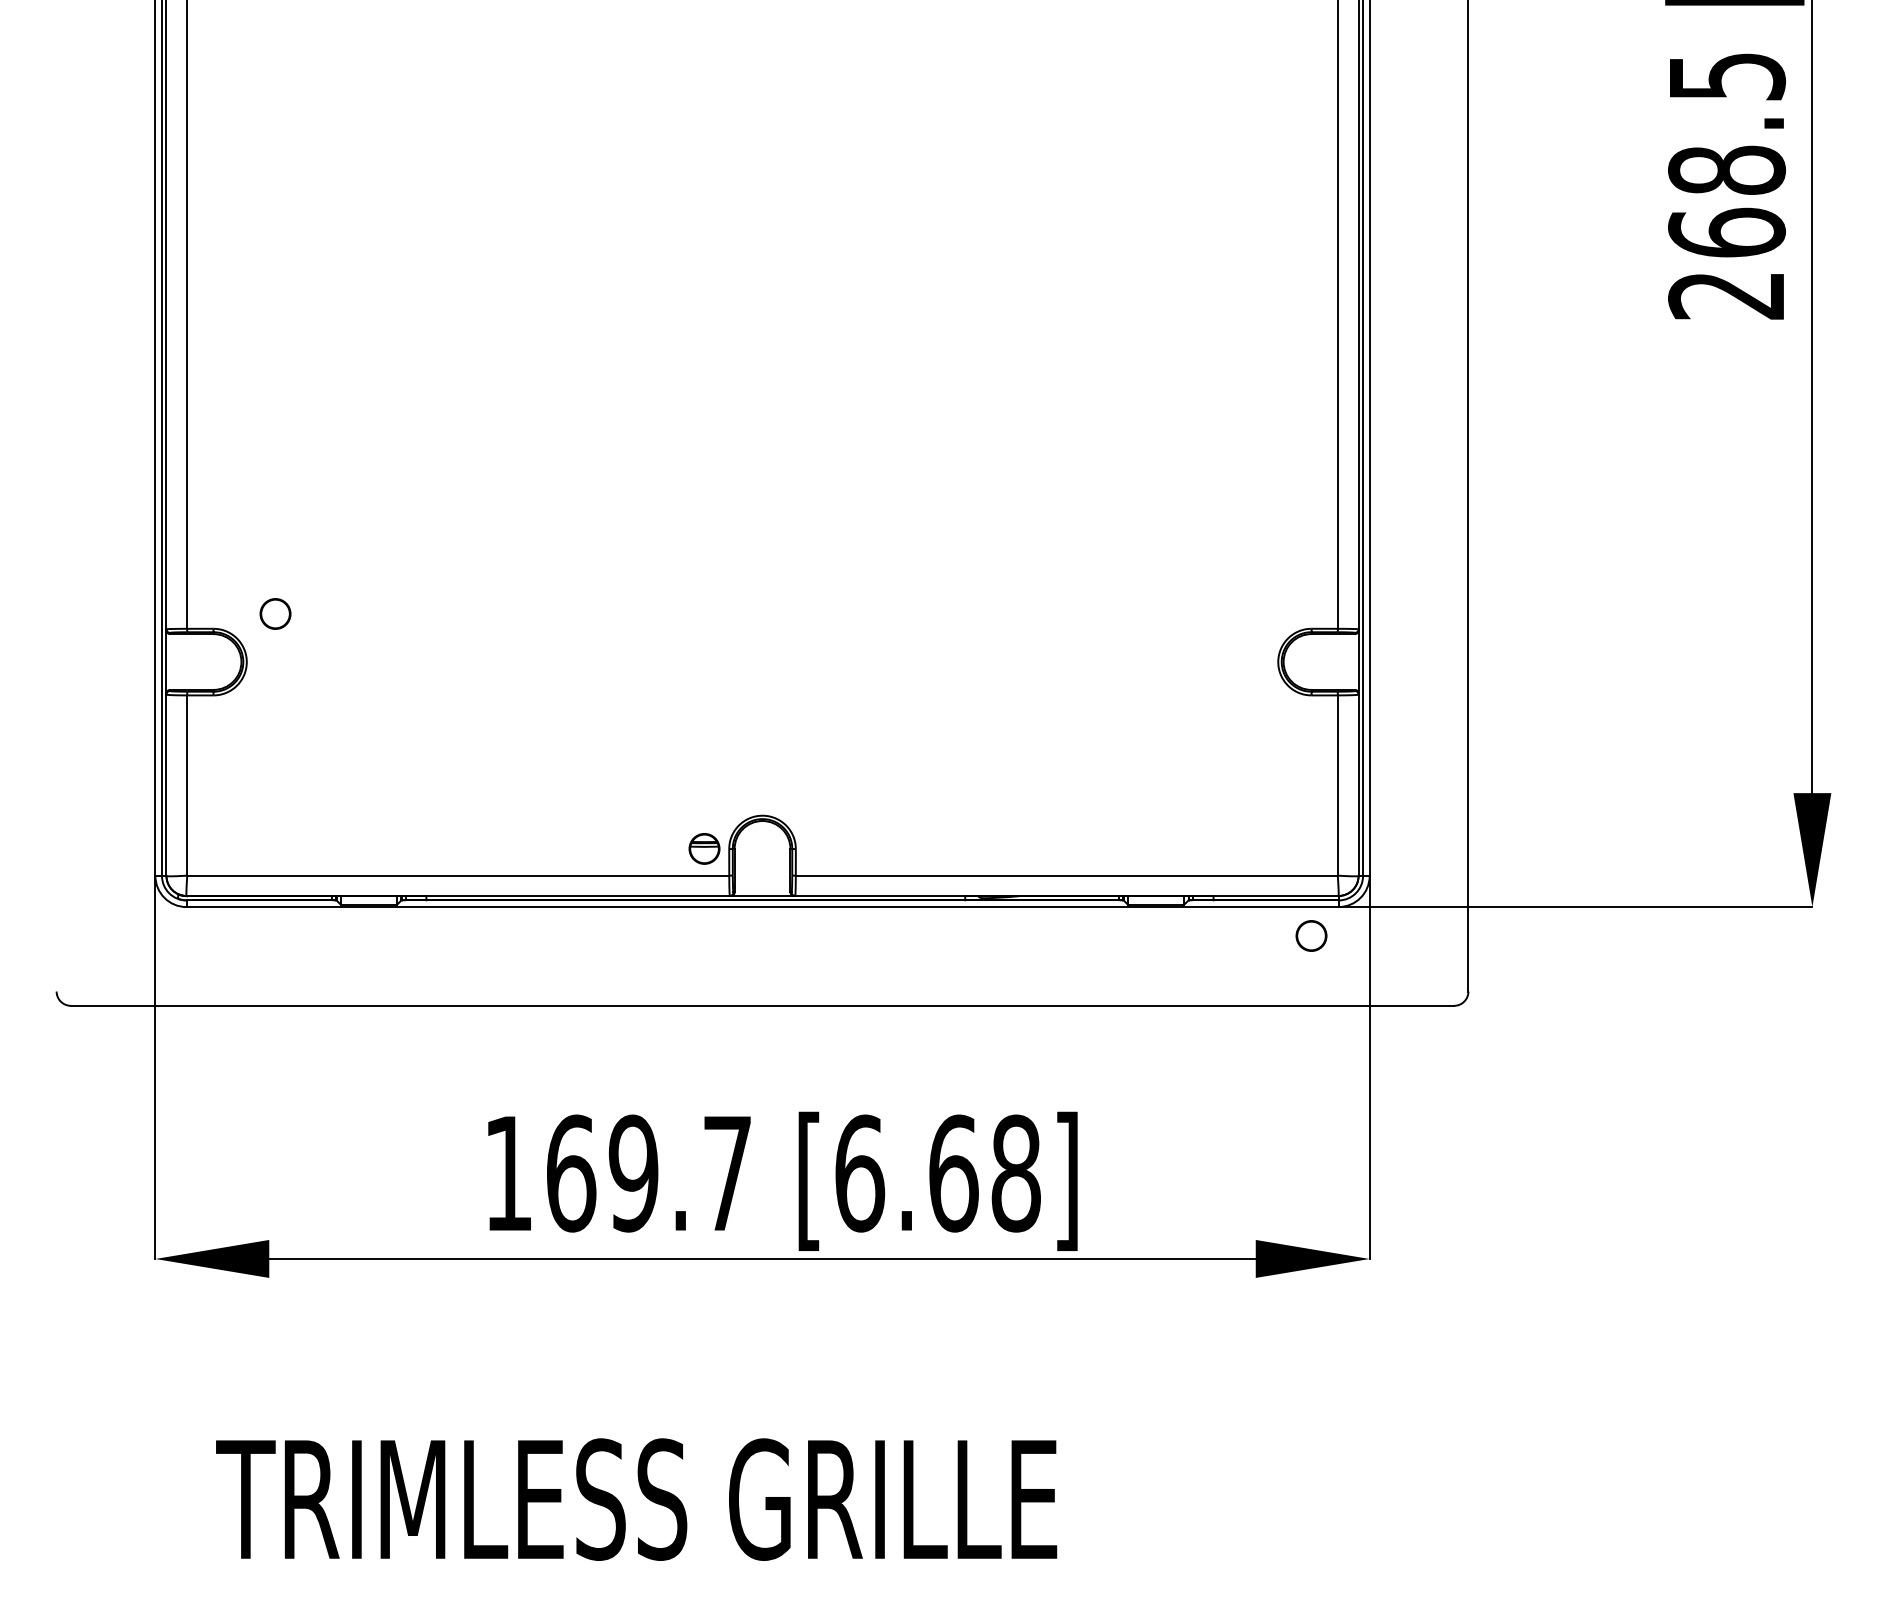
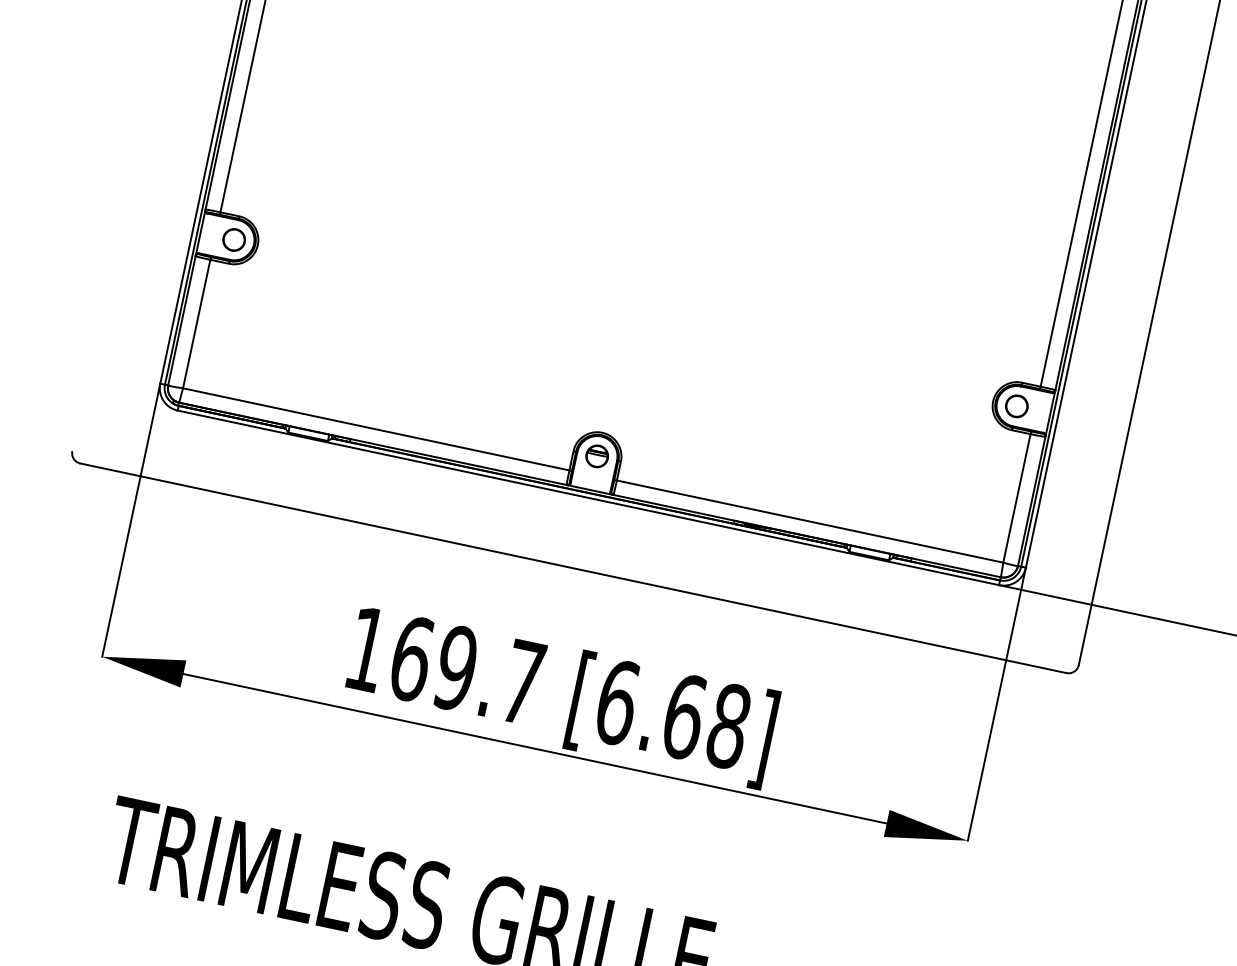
circle: (275, 613) -> (234, 239), moved
part: (704, 848) -> (597, 456), moved
circle: (1311, 935) -> (1016, 406), moved

